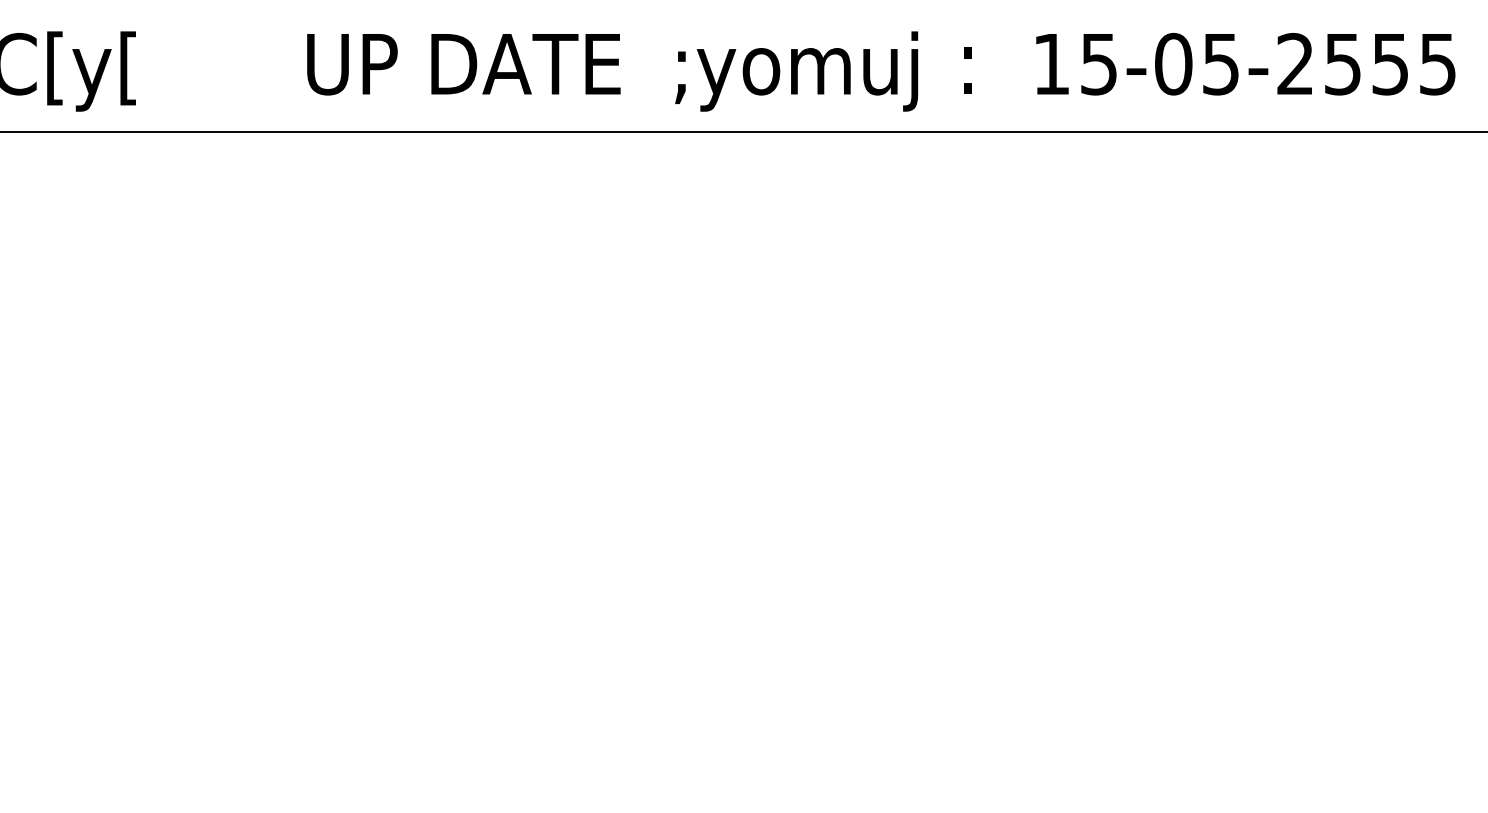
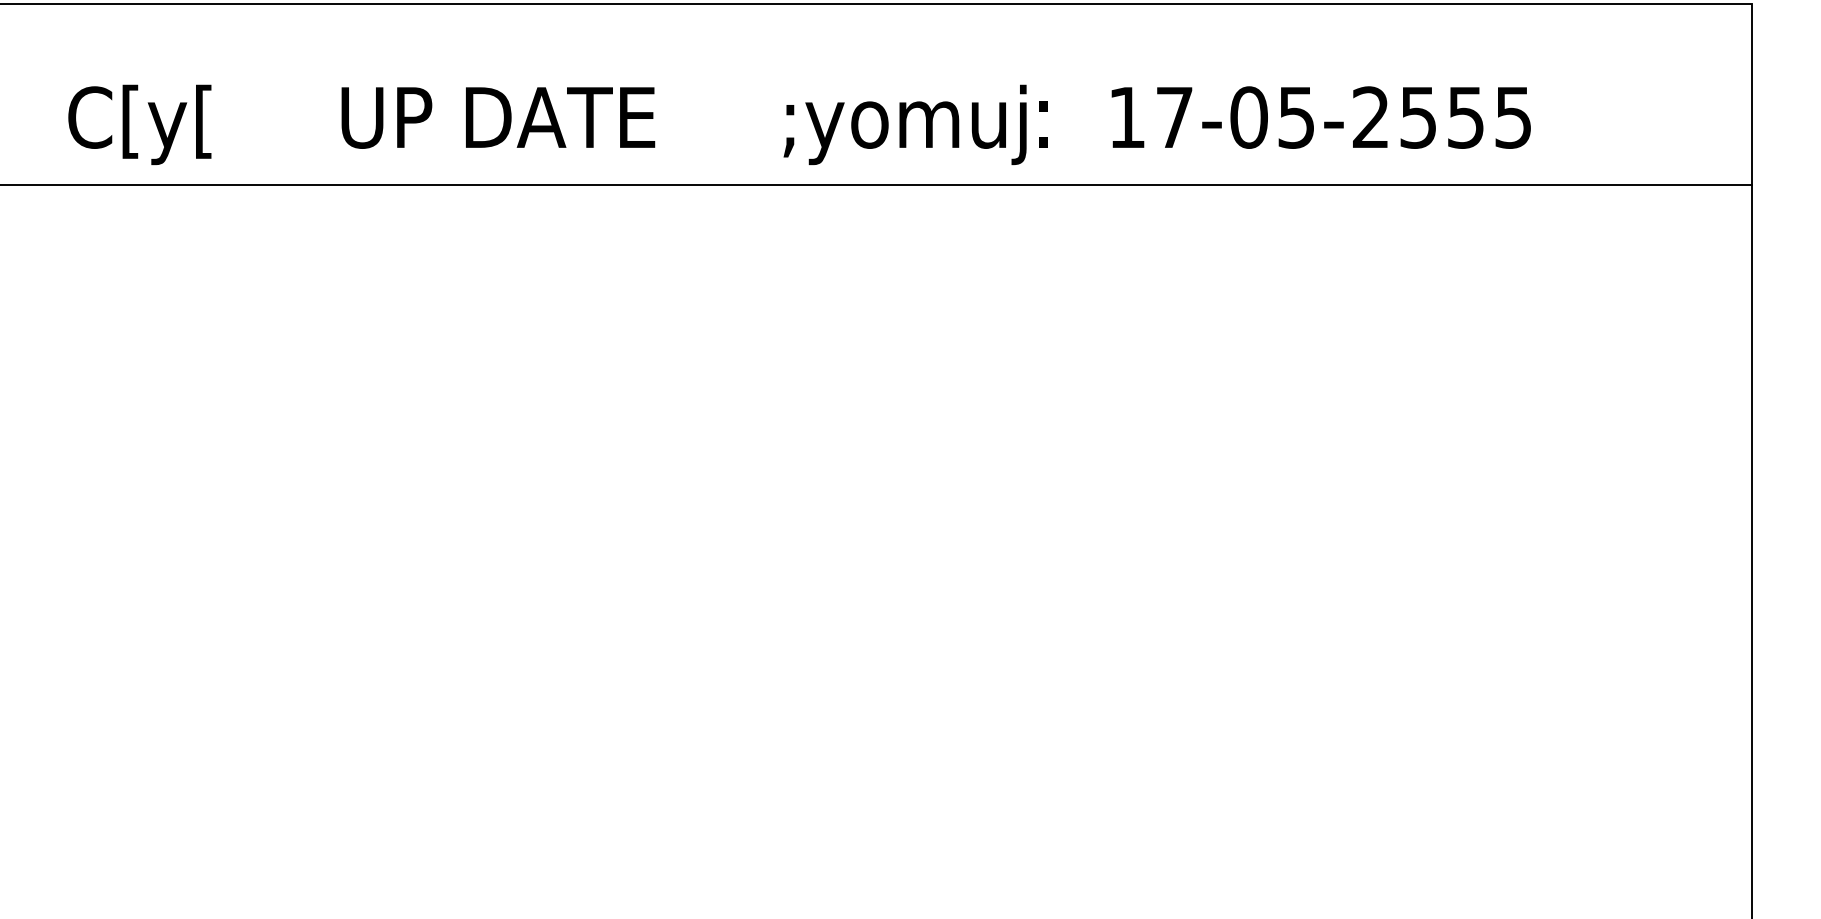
text: (464, 64) -> (498, 117), moved
text: (1099, 64) -> (1174, 117), 15-05-2555 -> 17-05-2555
text: (796, 71) -> (904, 124), moved

